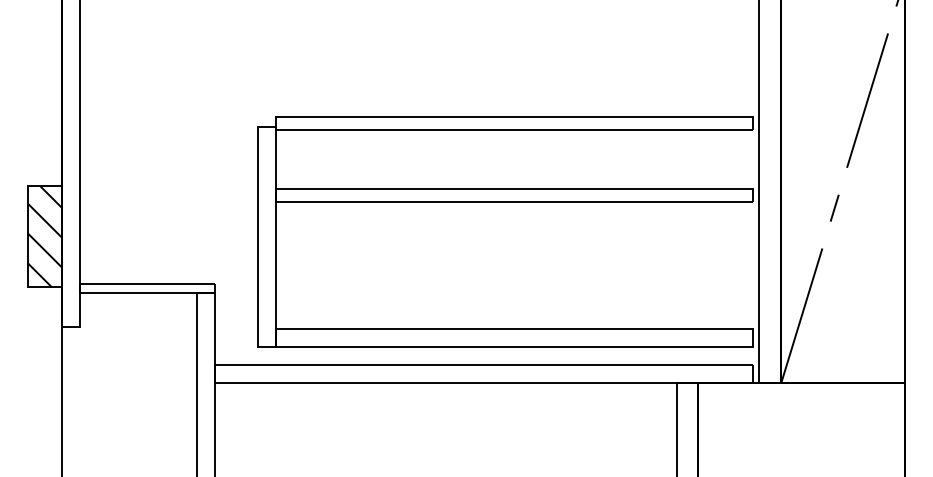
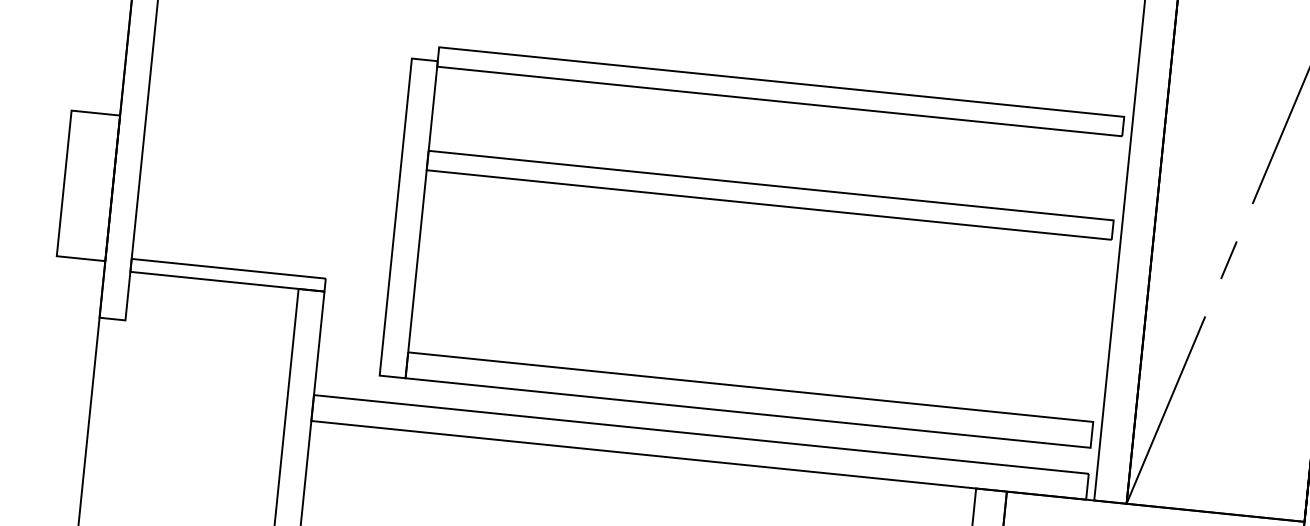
hatch: (44, 236) -> (87, 185), removed

